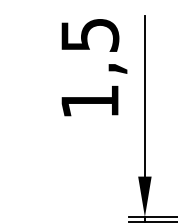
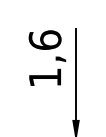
text: (88, 33) -> (44, 39), 1,5 -> 1,6

